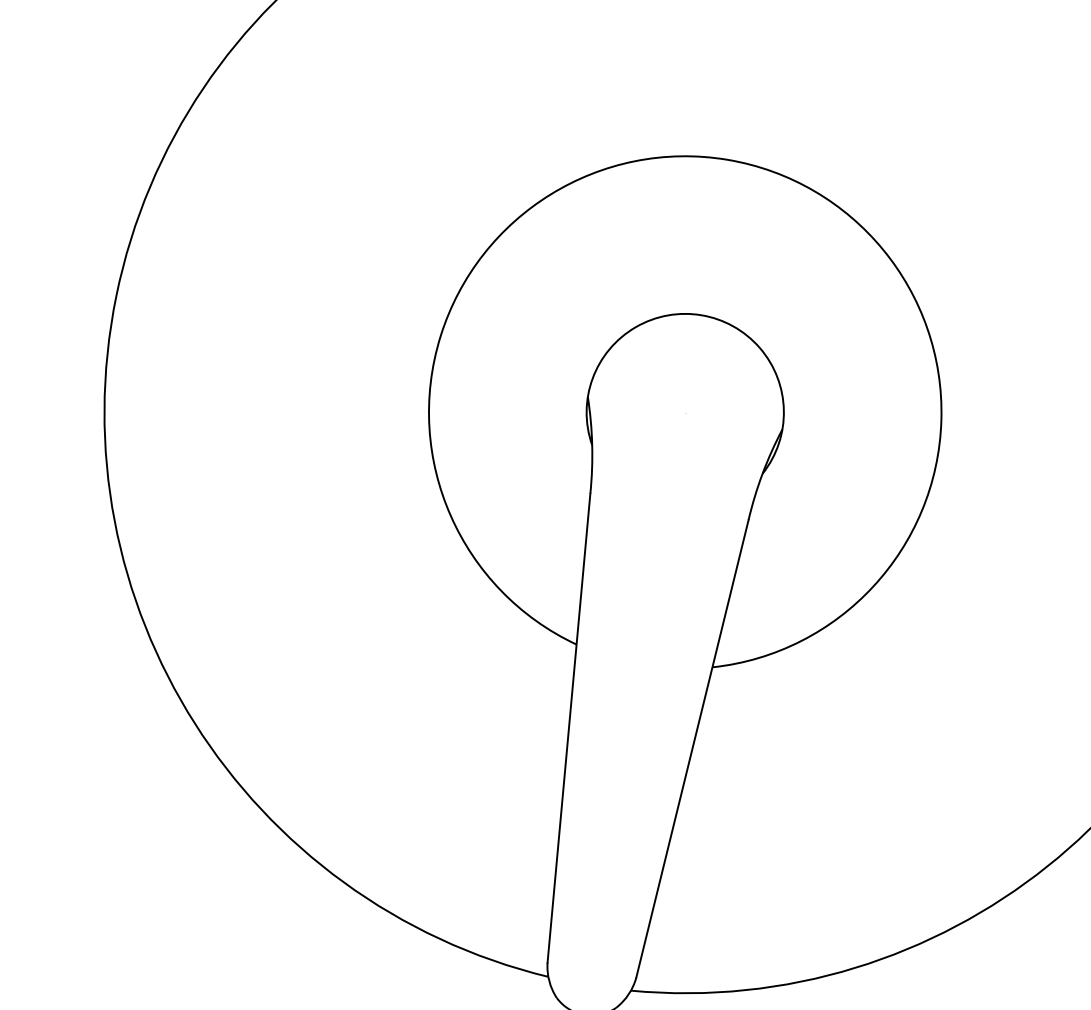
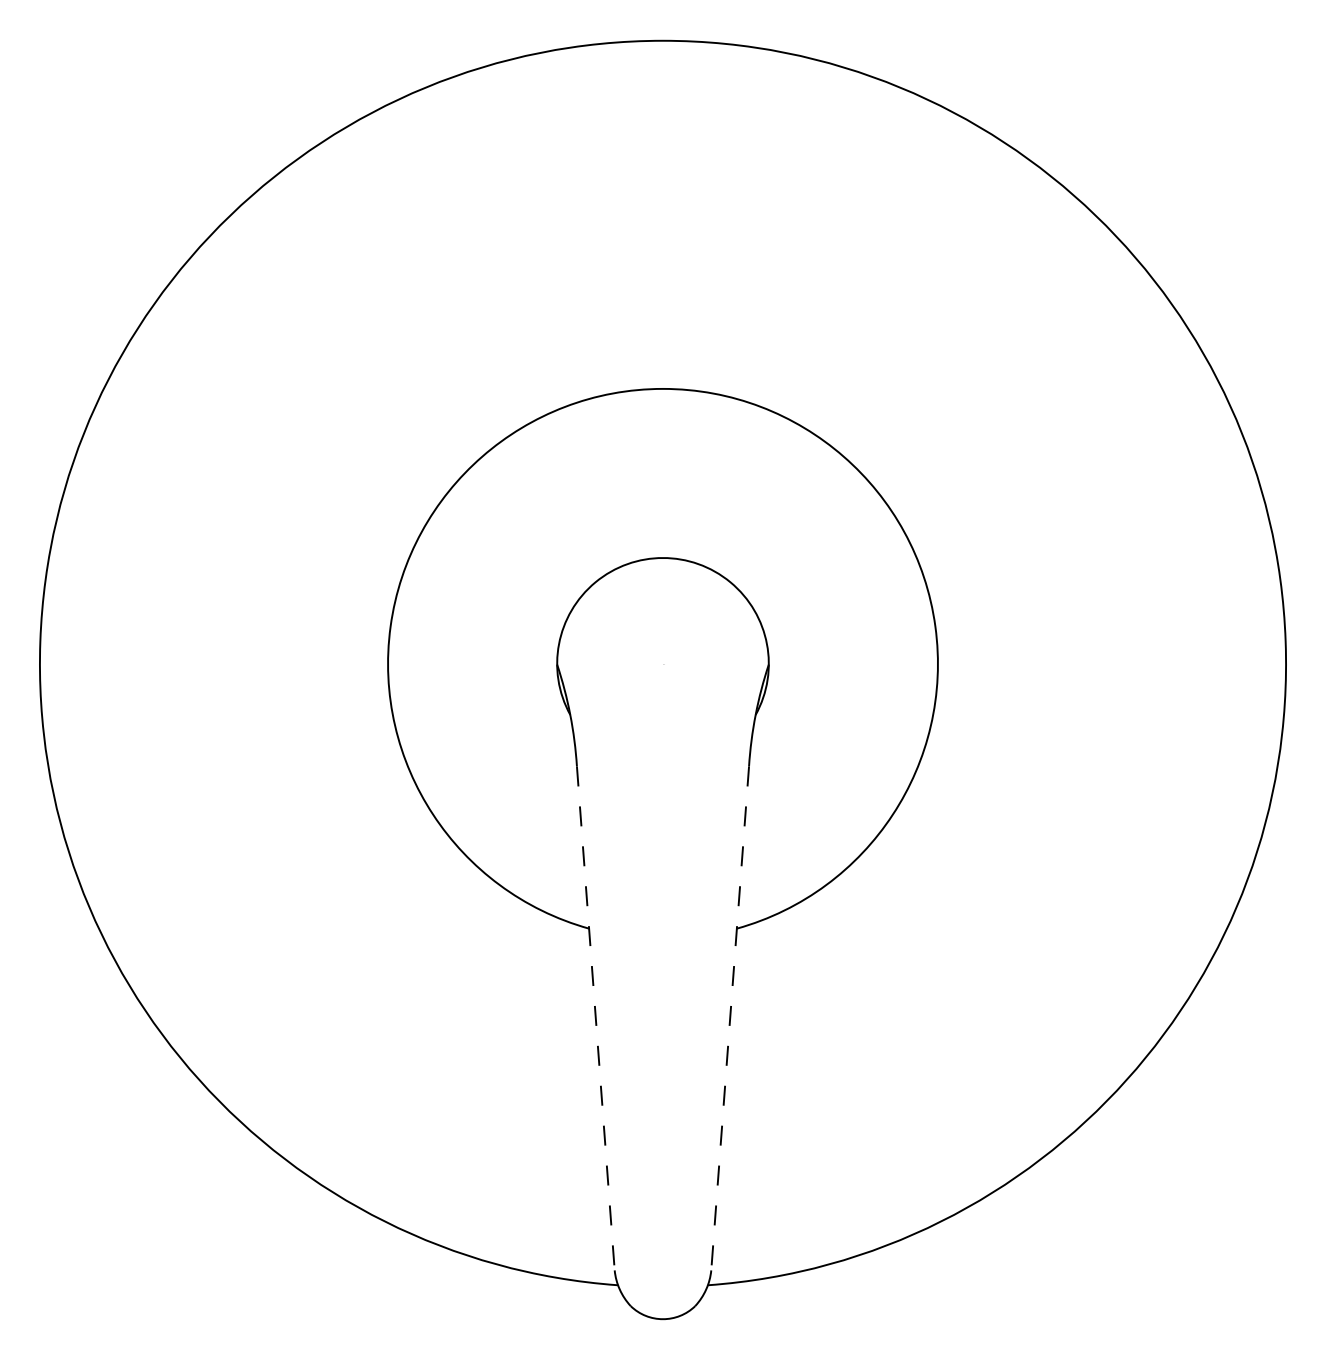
line: (568, 728) -> (595, 1018), solid -> dashed
line: (692, 748) -> (730, 1018), solid -> dashed

